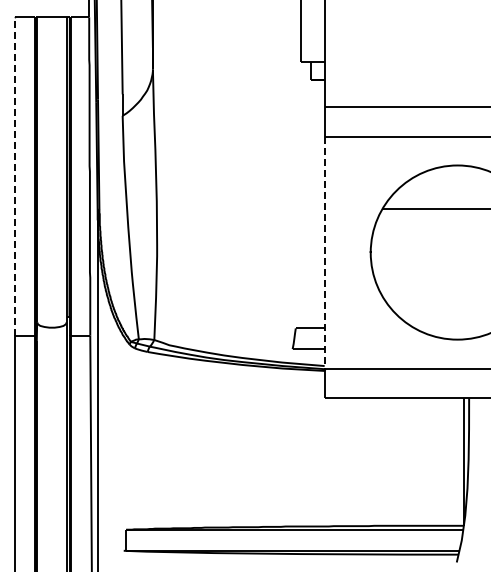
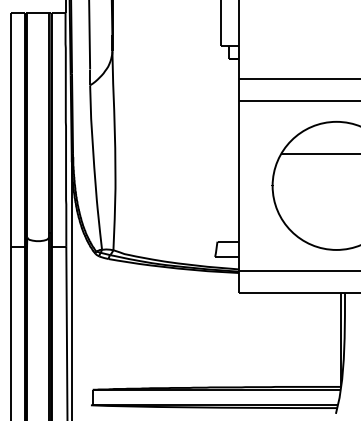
line: (14, 176) -> (10, 129), dashed -> solid
line: (324, 253) -> (238, 186), dashed -> solid

